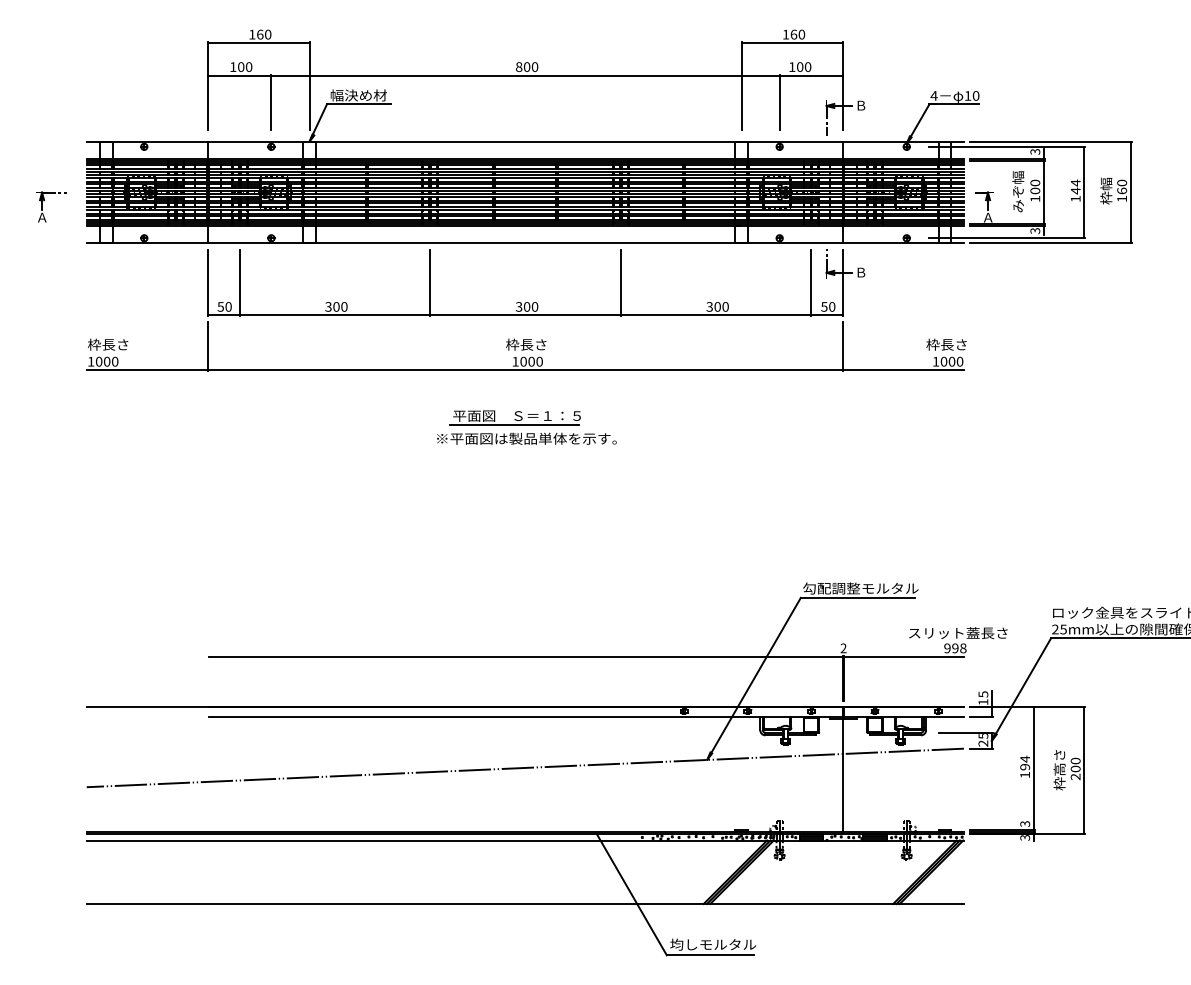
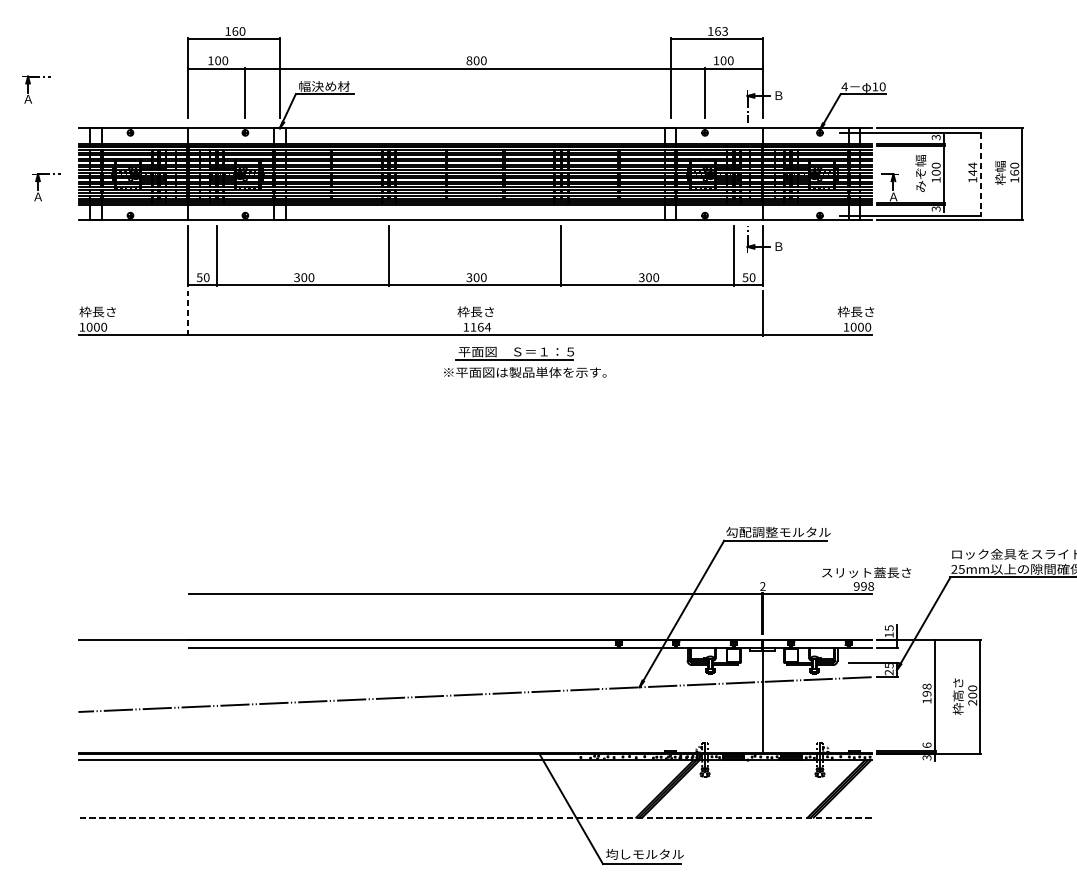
text: (801, 34) -> (724, 31), 160 -> 163
part: (34, 92) -> (31, 83), added
line: (1084, 192) -> (980, 174), solid -> dashed
line: (207, 346) -> (187, 313), solid -> dashed
text: (531, 361) -> (480, 327), 1000 -> 1164
part: (526, 427) -> (524, 362), moved
text: (1025, 758) -> (927, 686), 194 -> 198
text: (1024, 823) -> (926, 744), 3 -> 6
line: (525, 904) -> (475, 818), solid -> dashed

